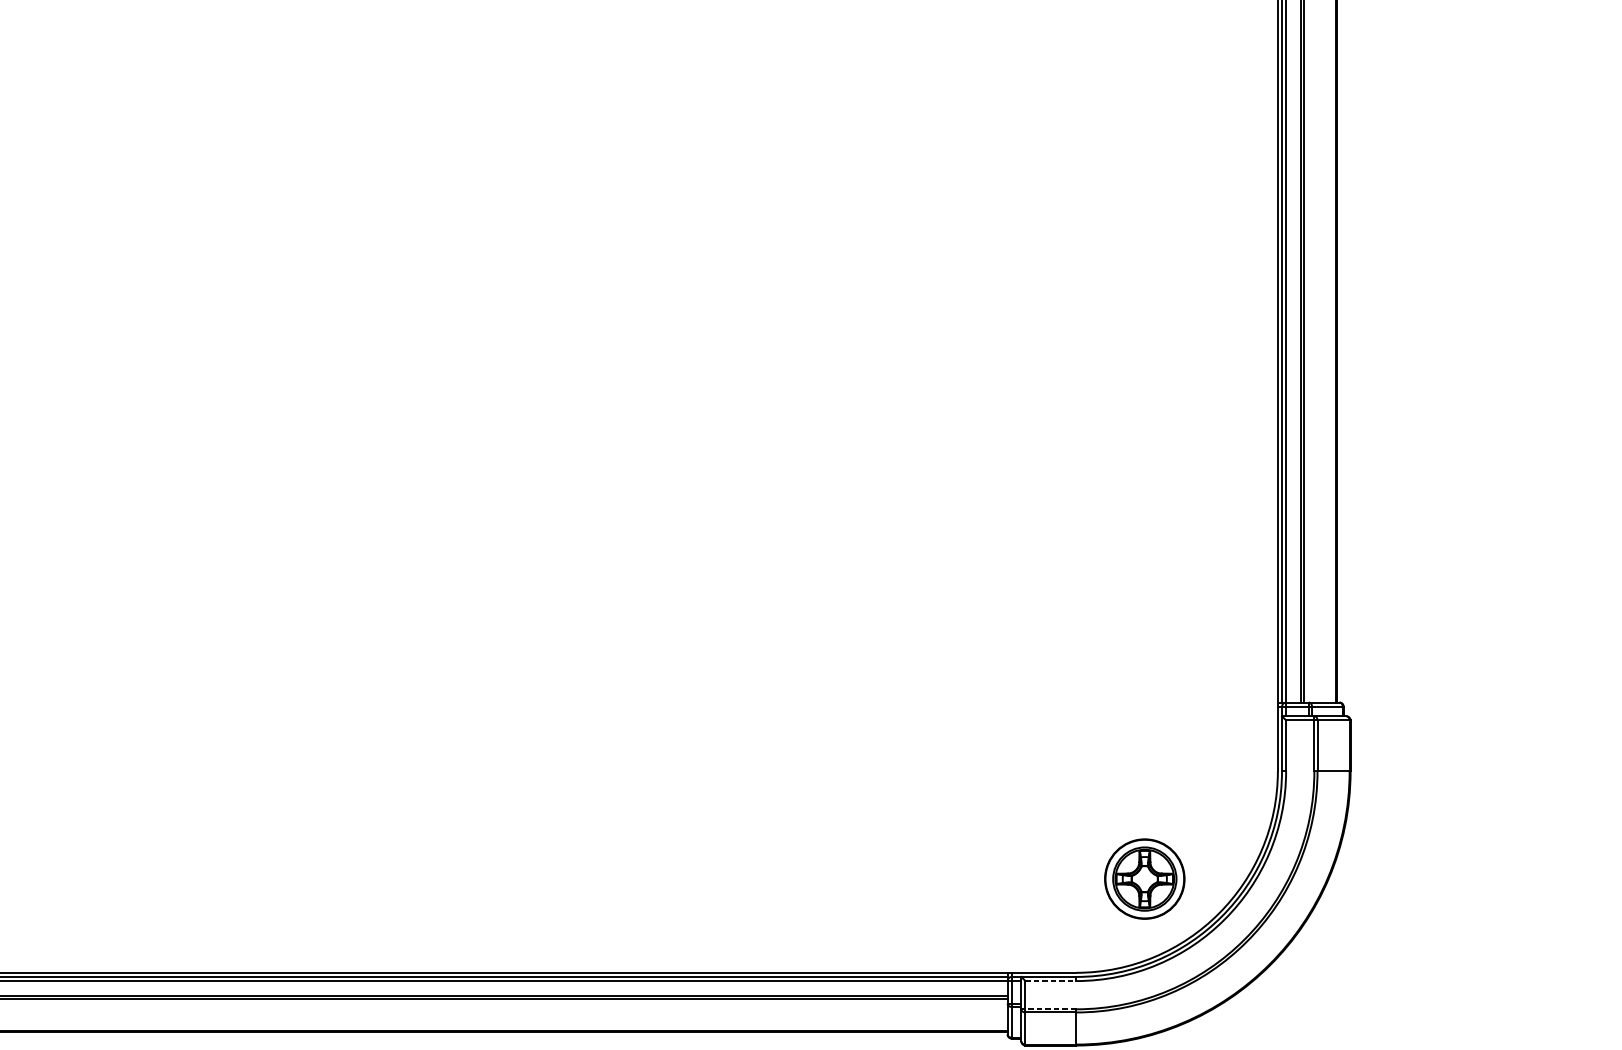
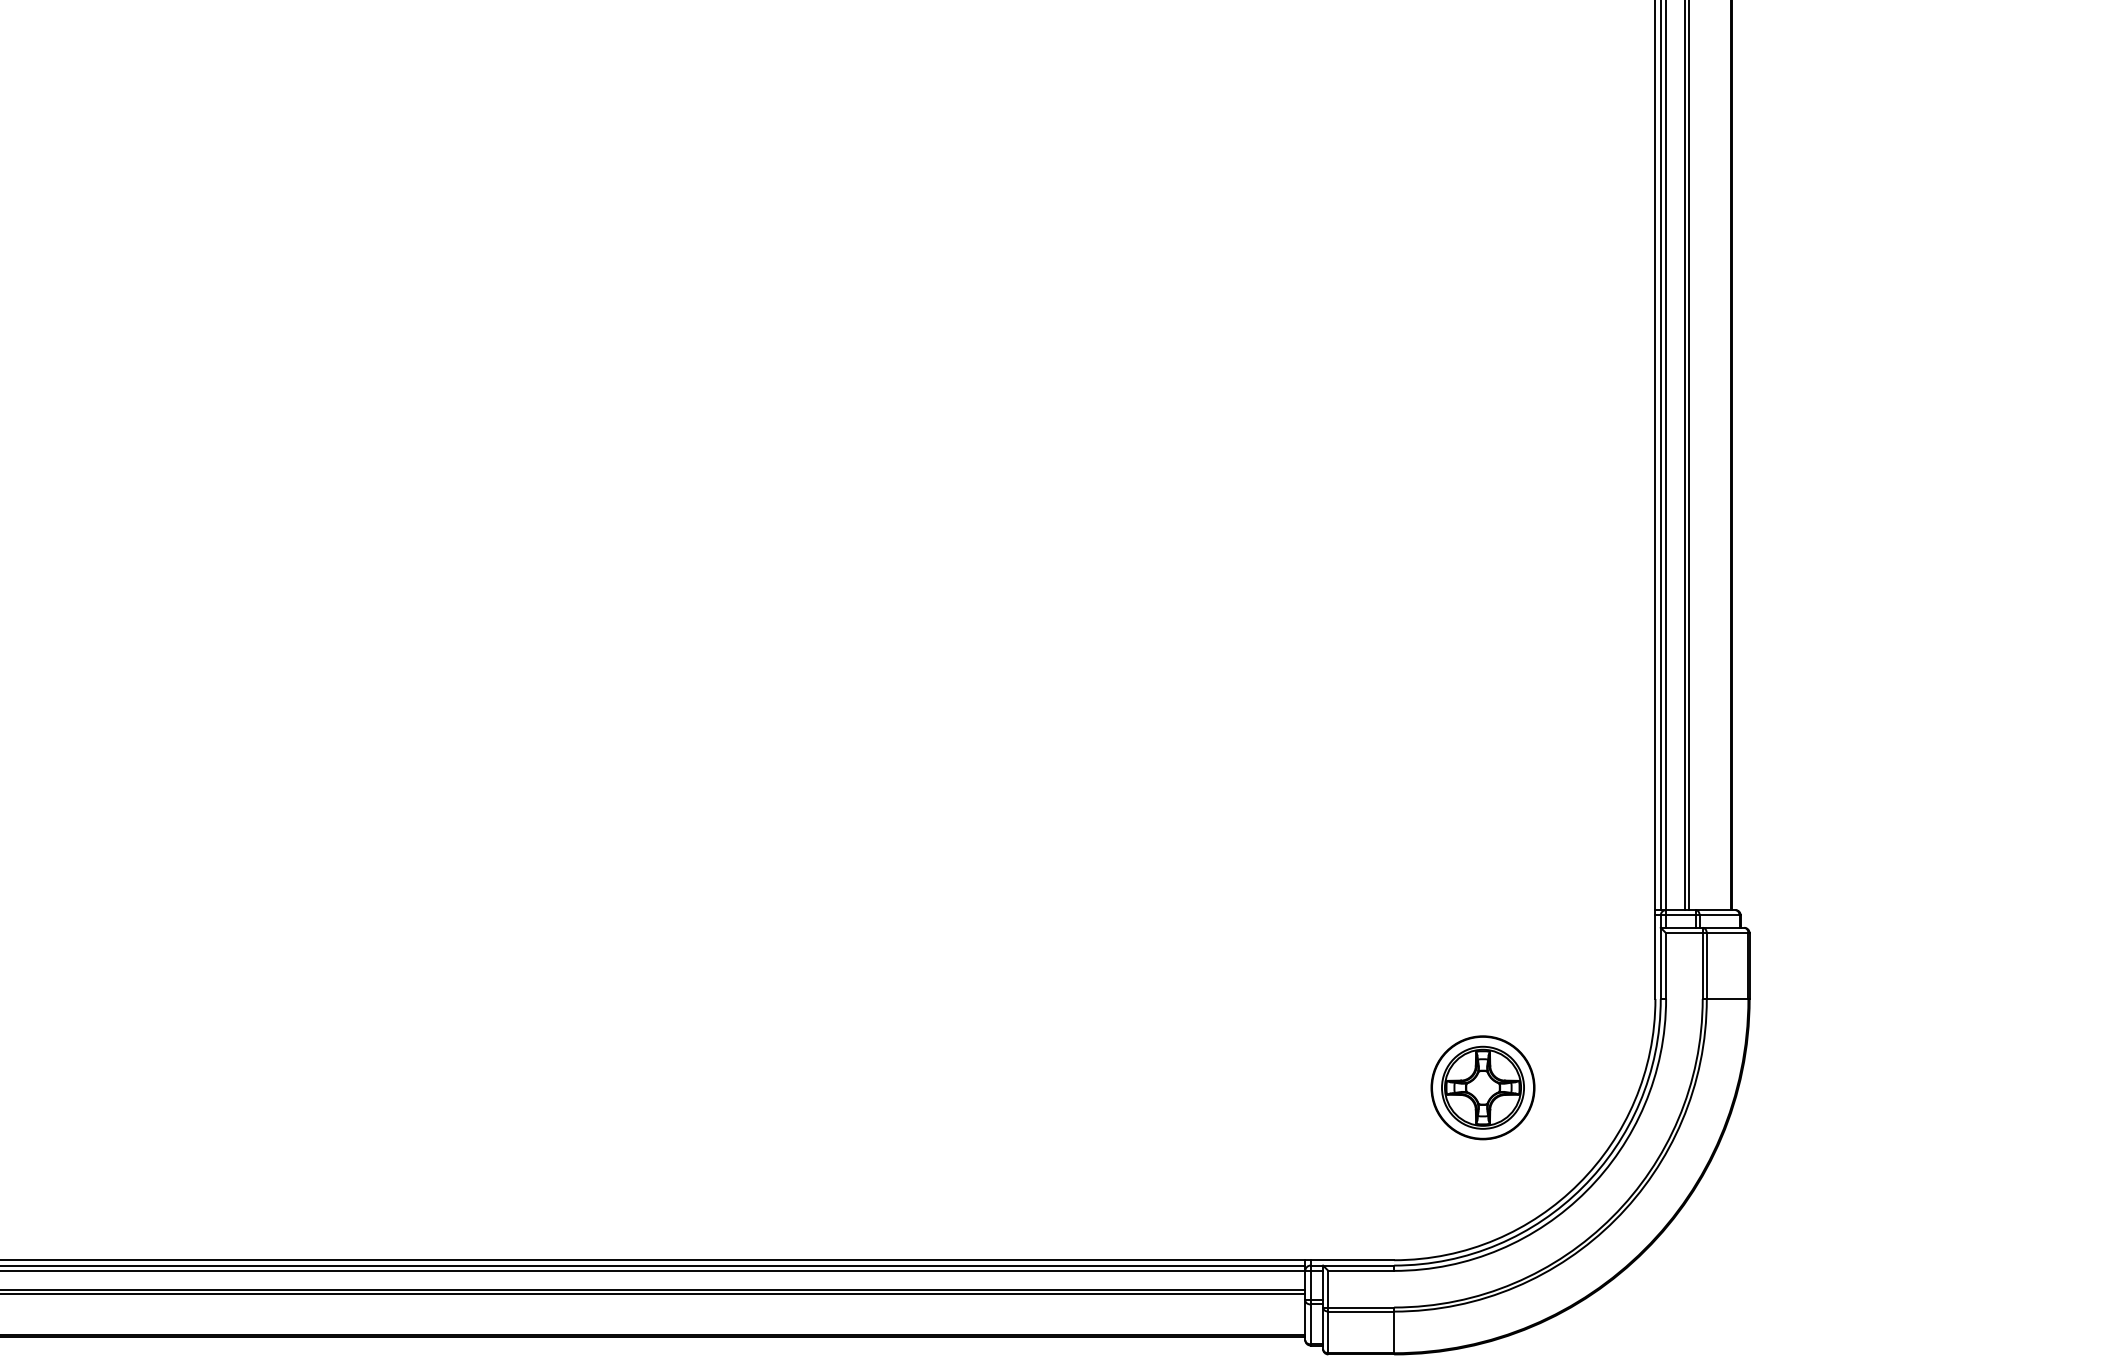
part: (1144, 878) -> (1482, 1087), moved
line: (1051, 980) -> (1361, 1270), dashed -> solid
line: (1051, 1009) -> (1361, 1307), dashed -> solid

